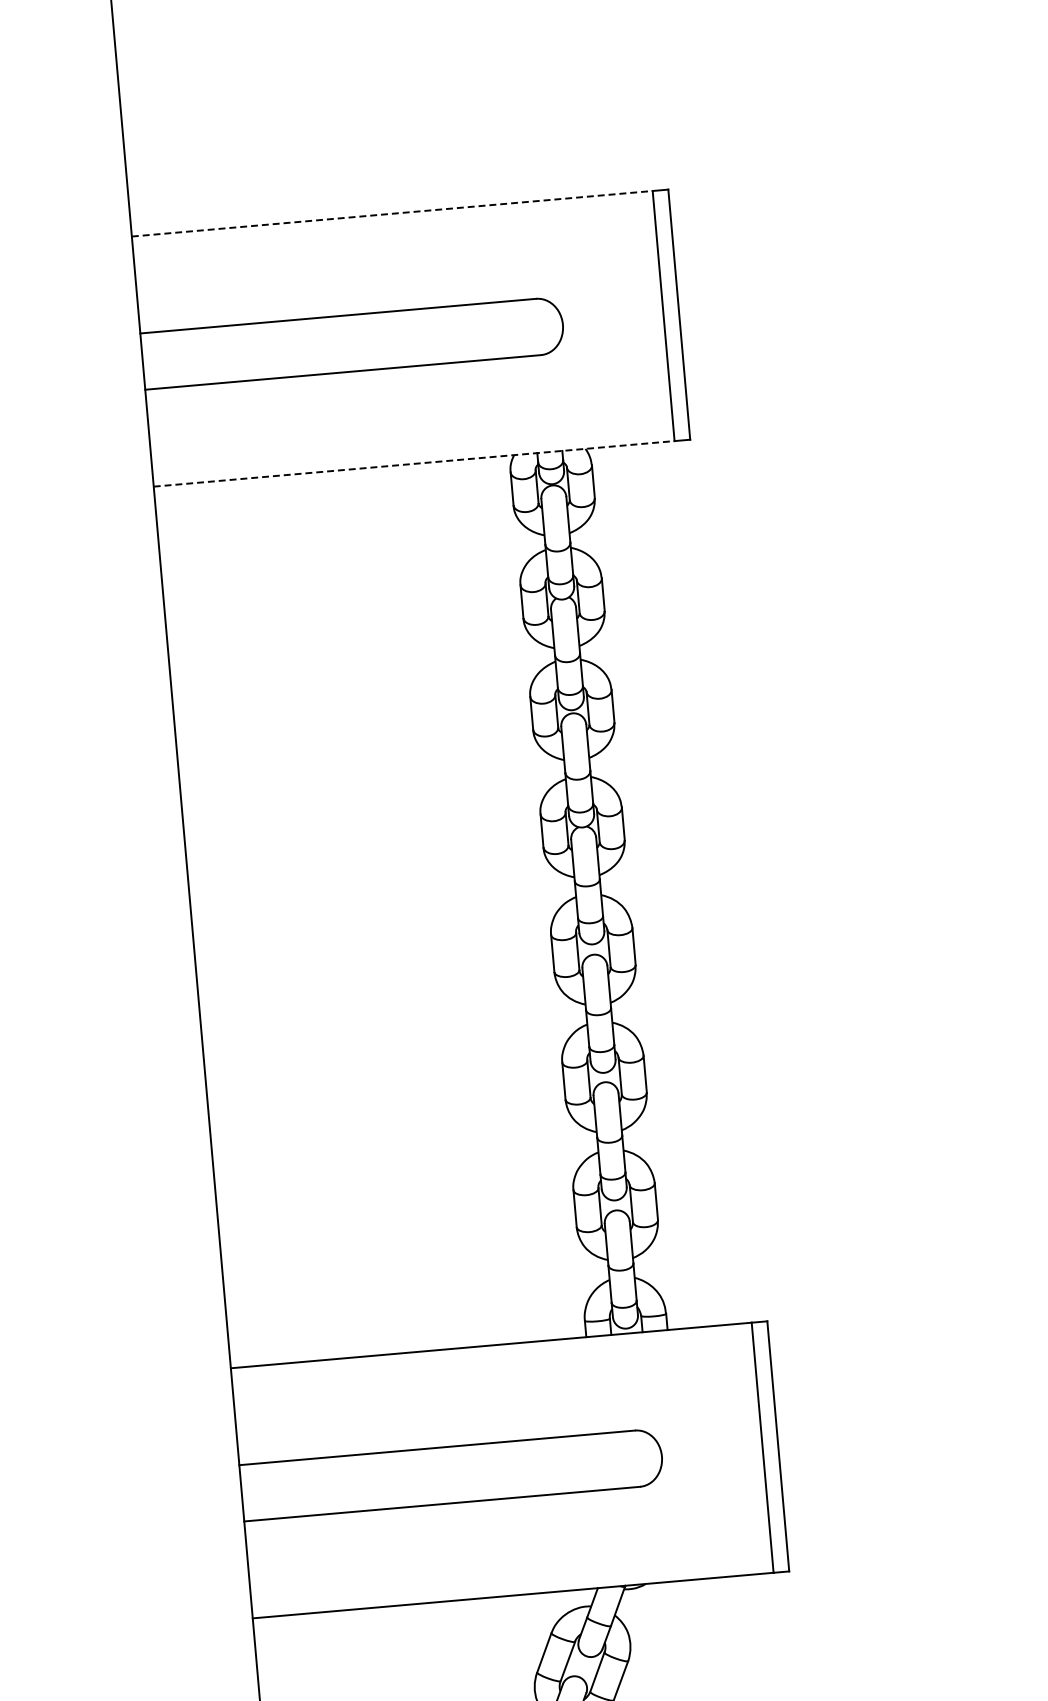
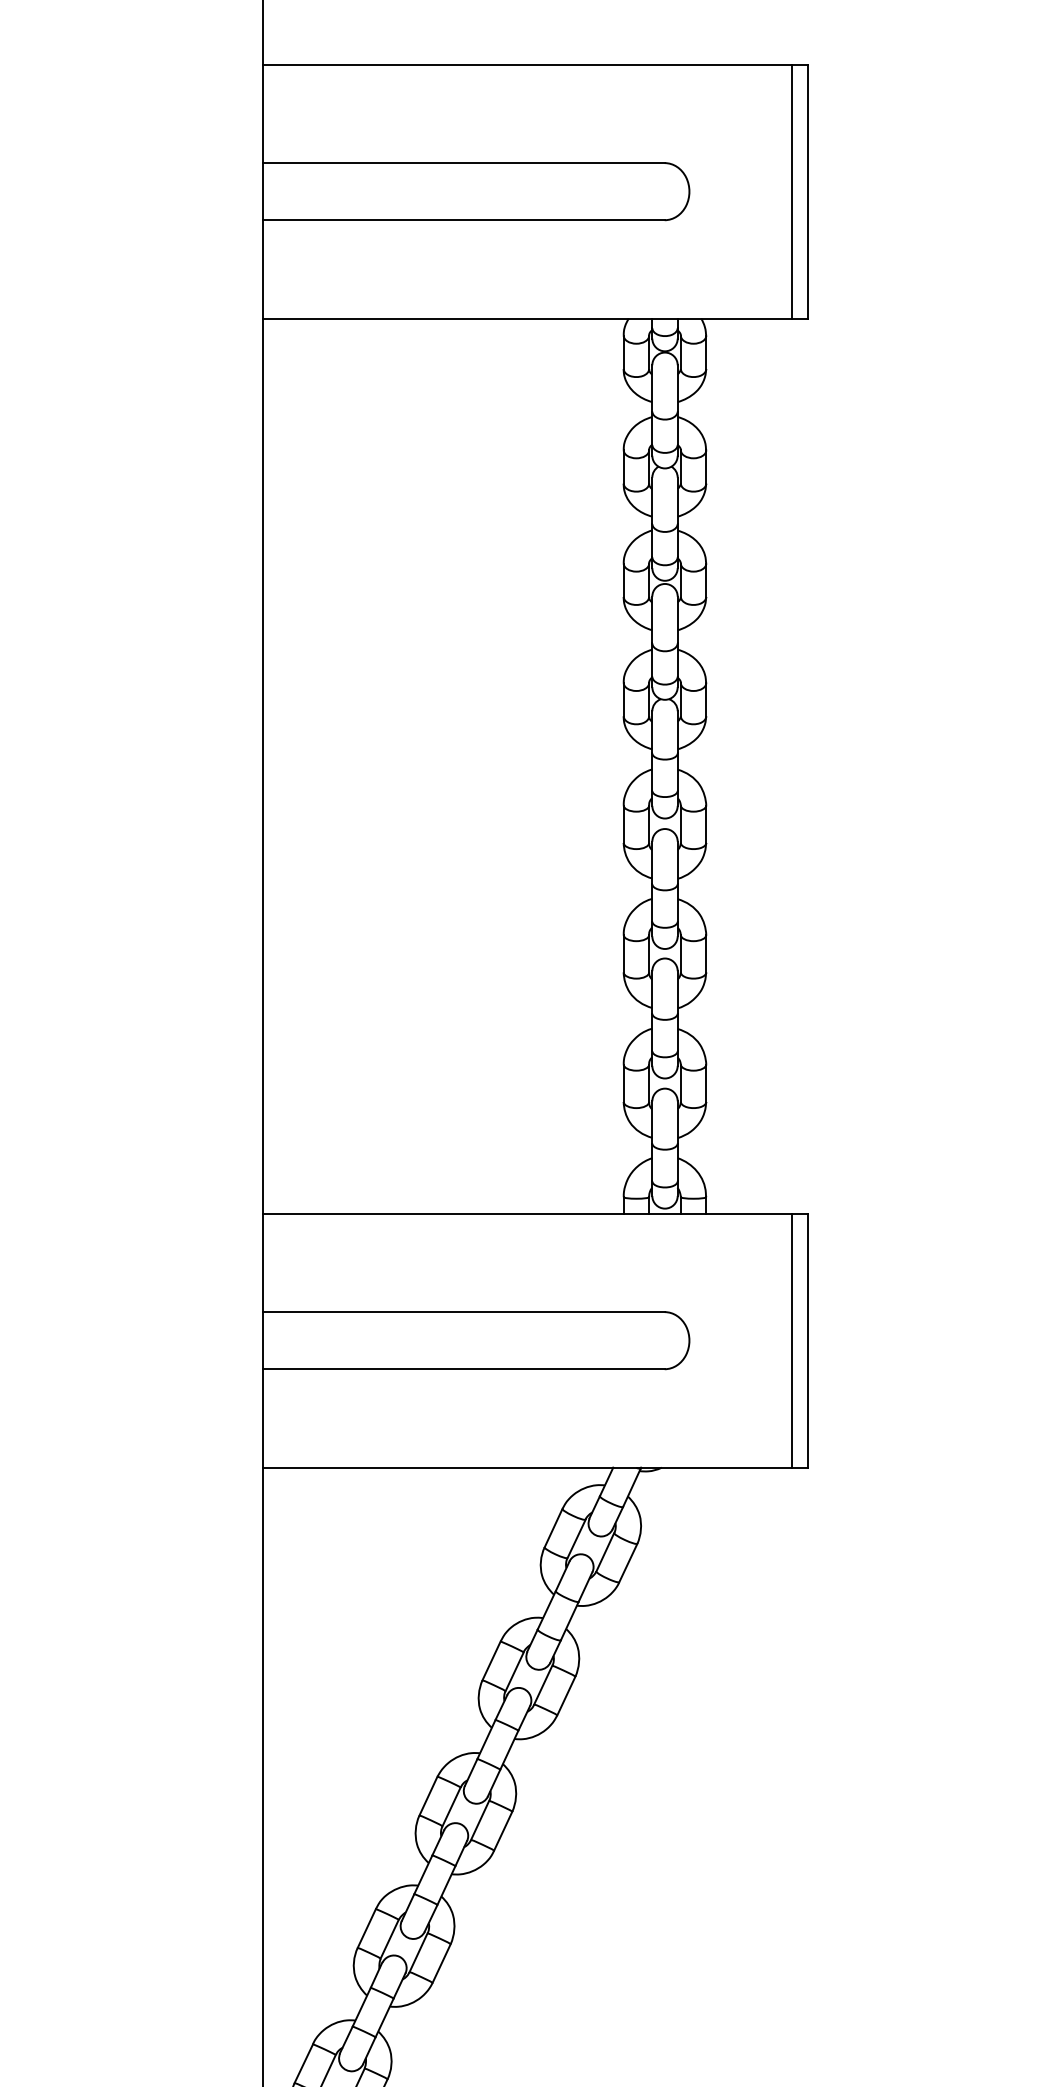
line: (392, 213) -> (527, 64), dashed -> solid
line: (414, 463) -> (527, 318), dashed -> solid

